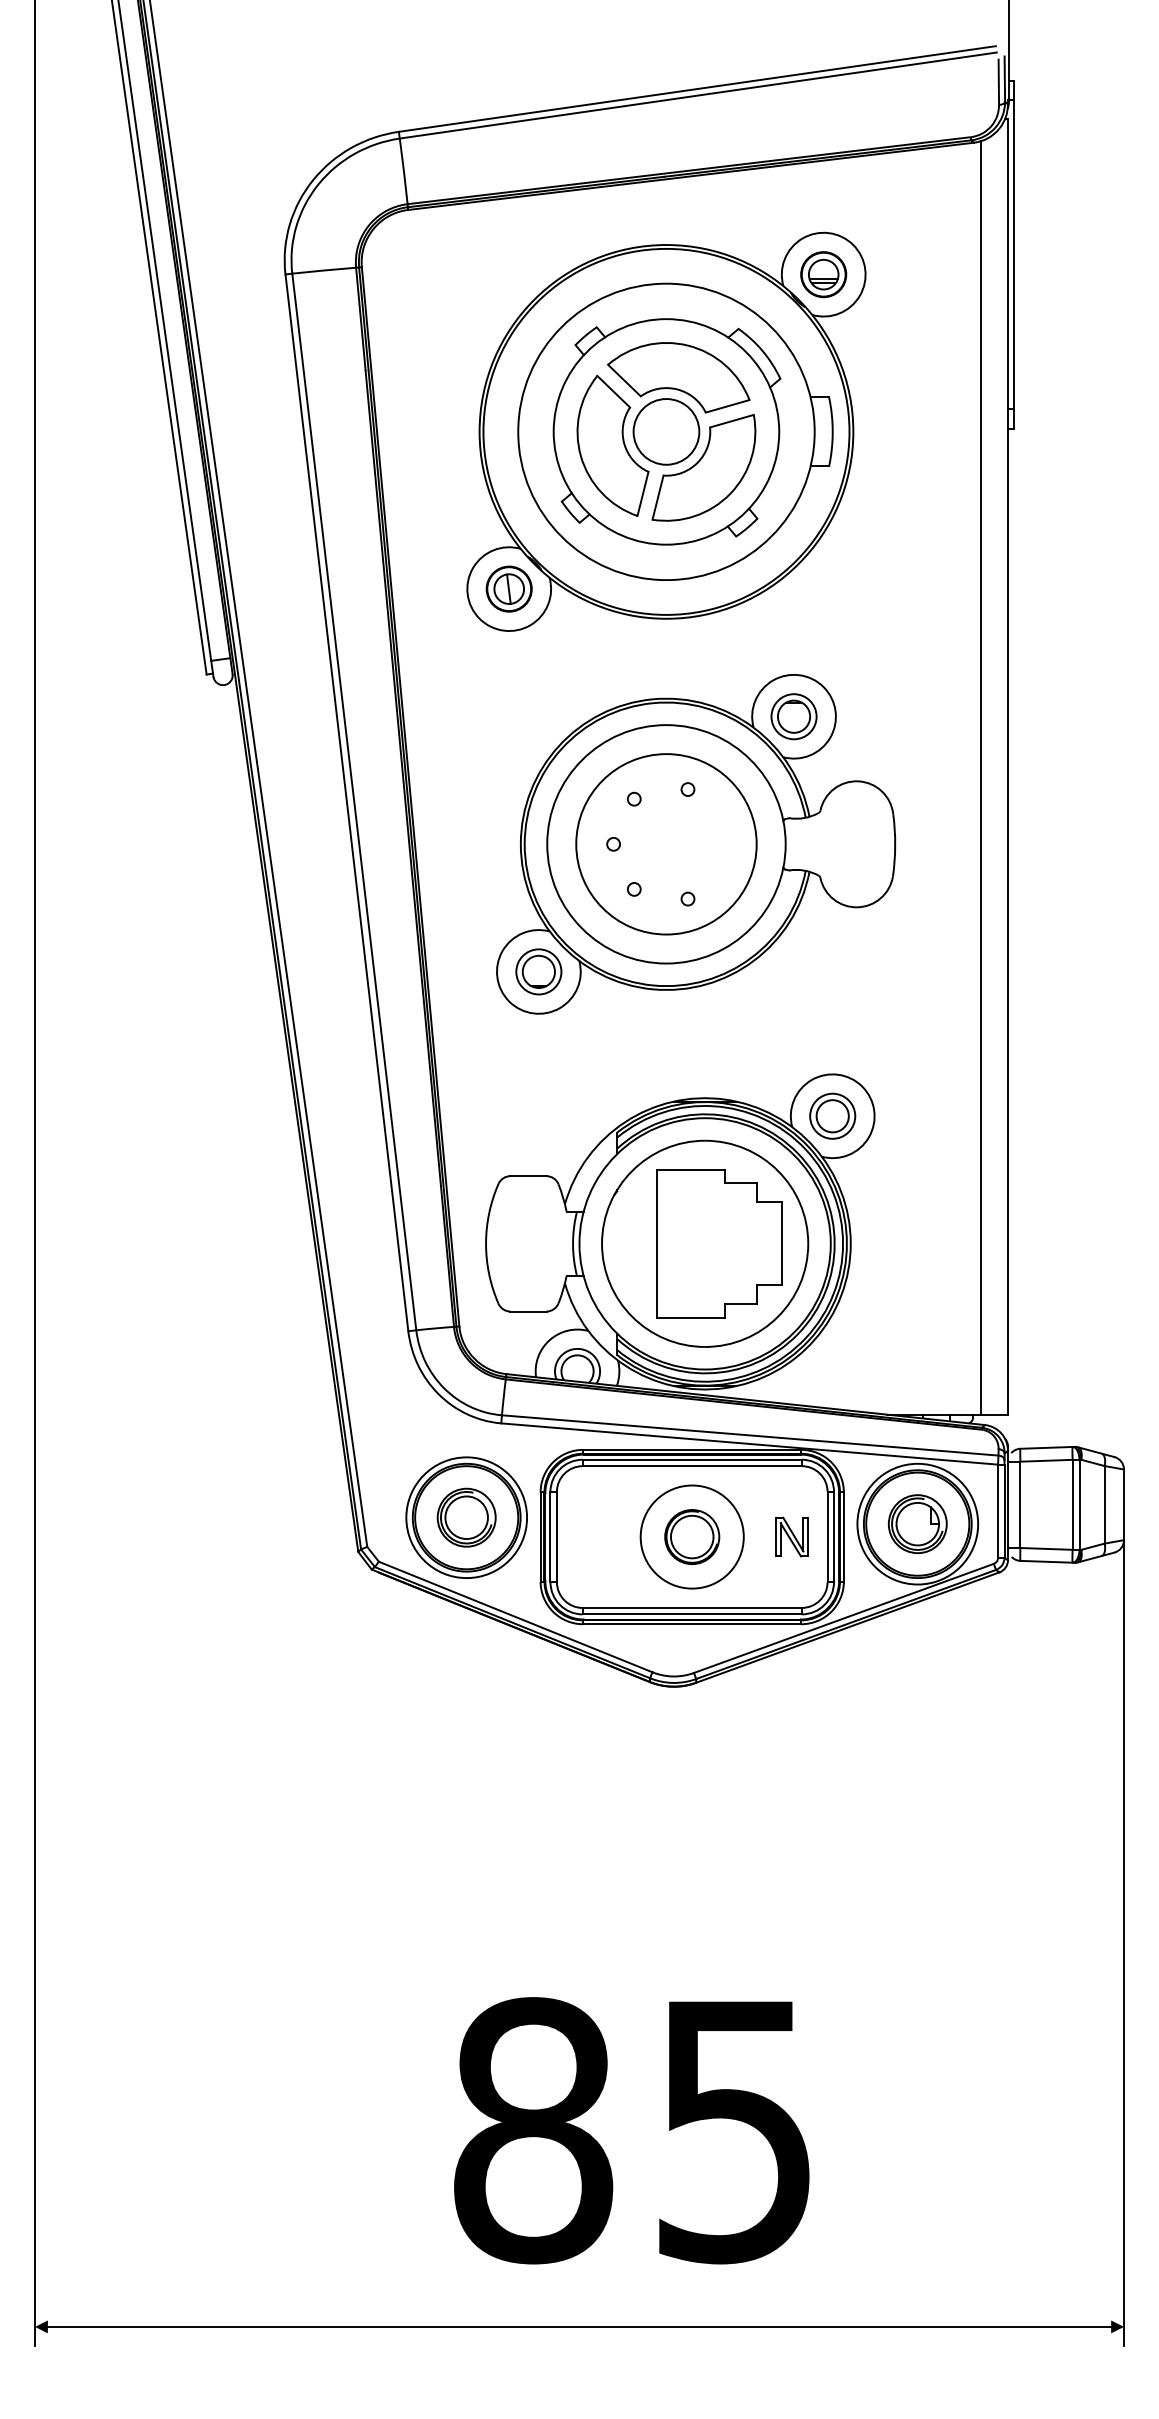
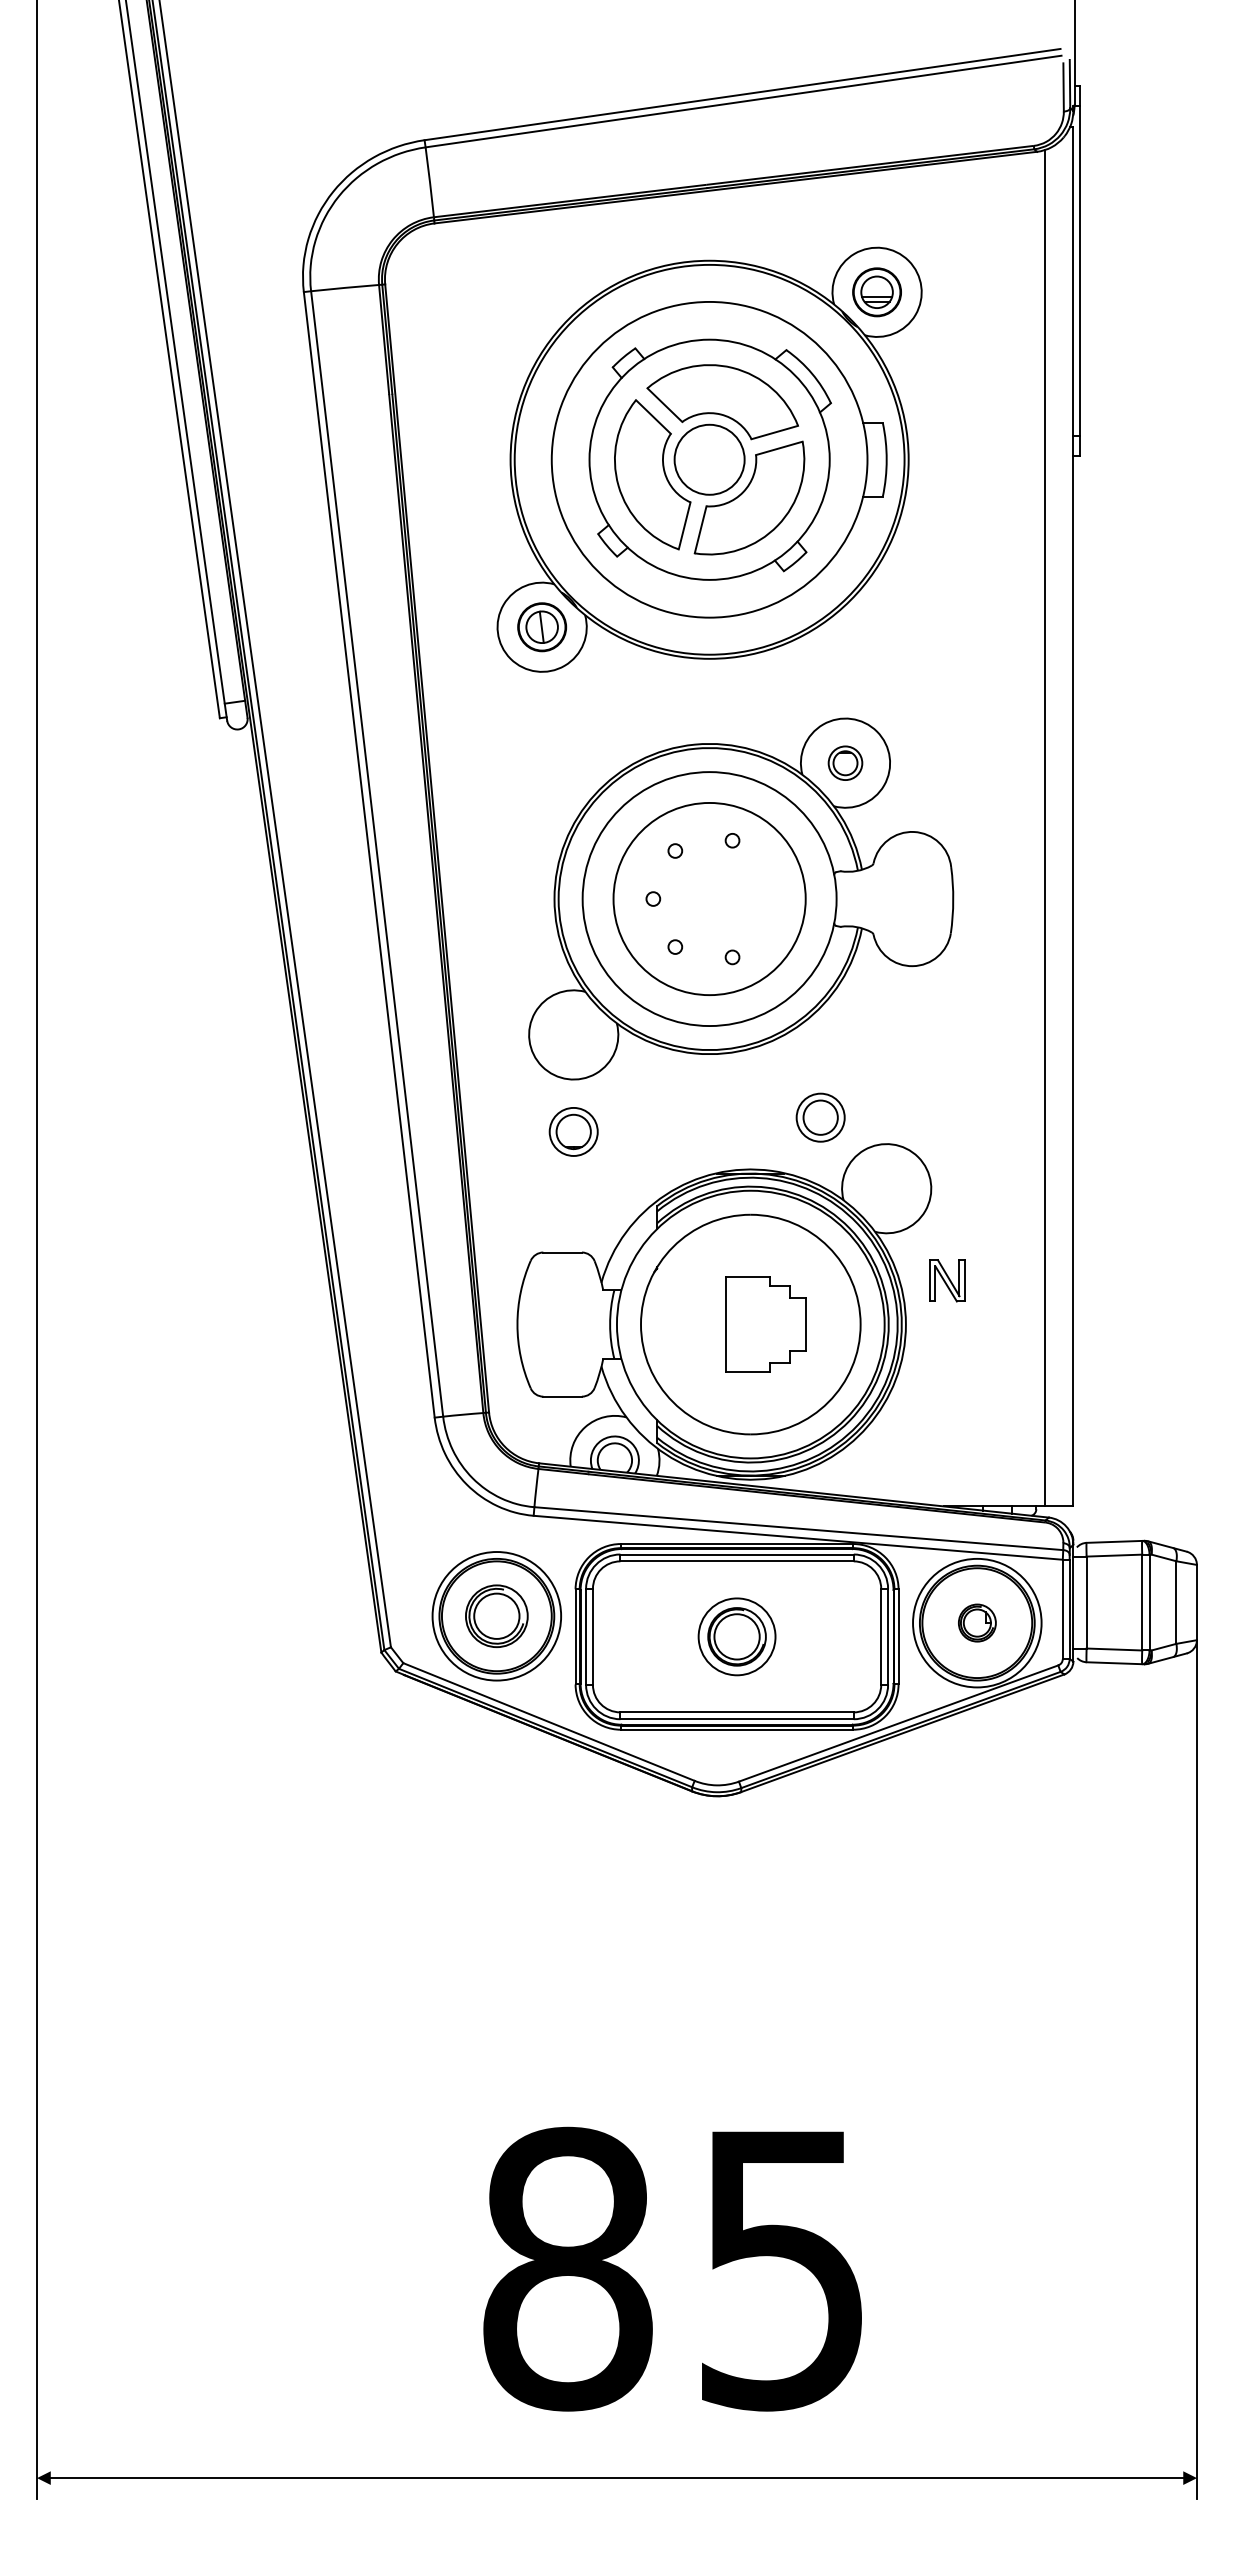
part: (794, 717) -> (845, 763), size x0.7
part: (538, 971) -> (573, 1131), moved
part: (832, 1116) -> (820, 1117), moved
part: (718, 1243) -> (765, 1324), size x0.6
part: (917, 1523) -> (977, 1622), size x0.6
circle: (691, 1536) -> (736, 1636), size x0.7
part: (792, 1536) -> (947, 1280), moved

